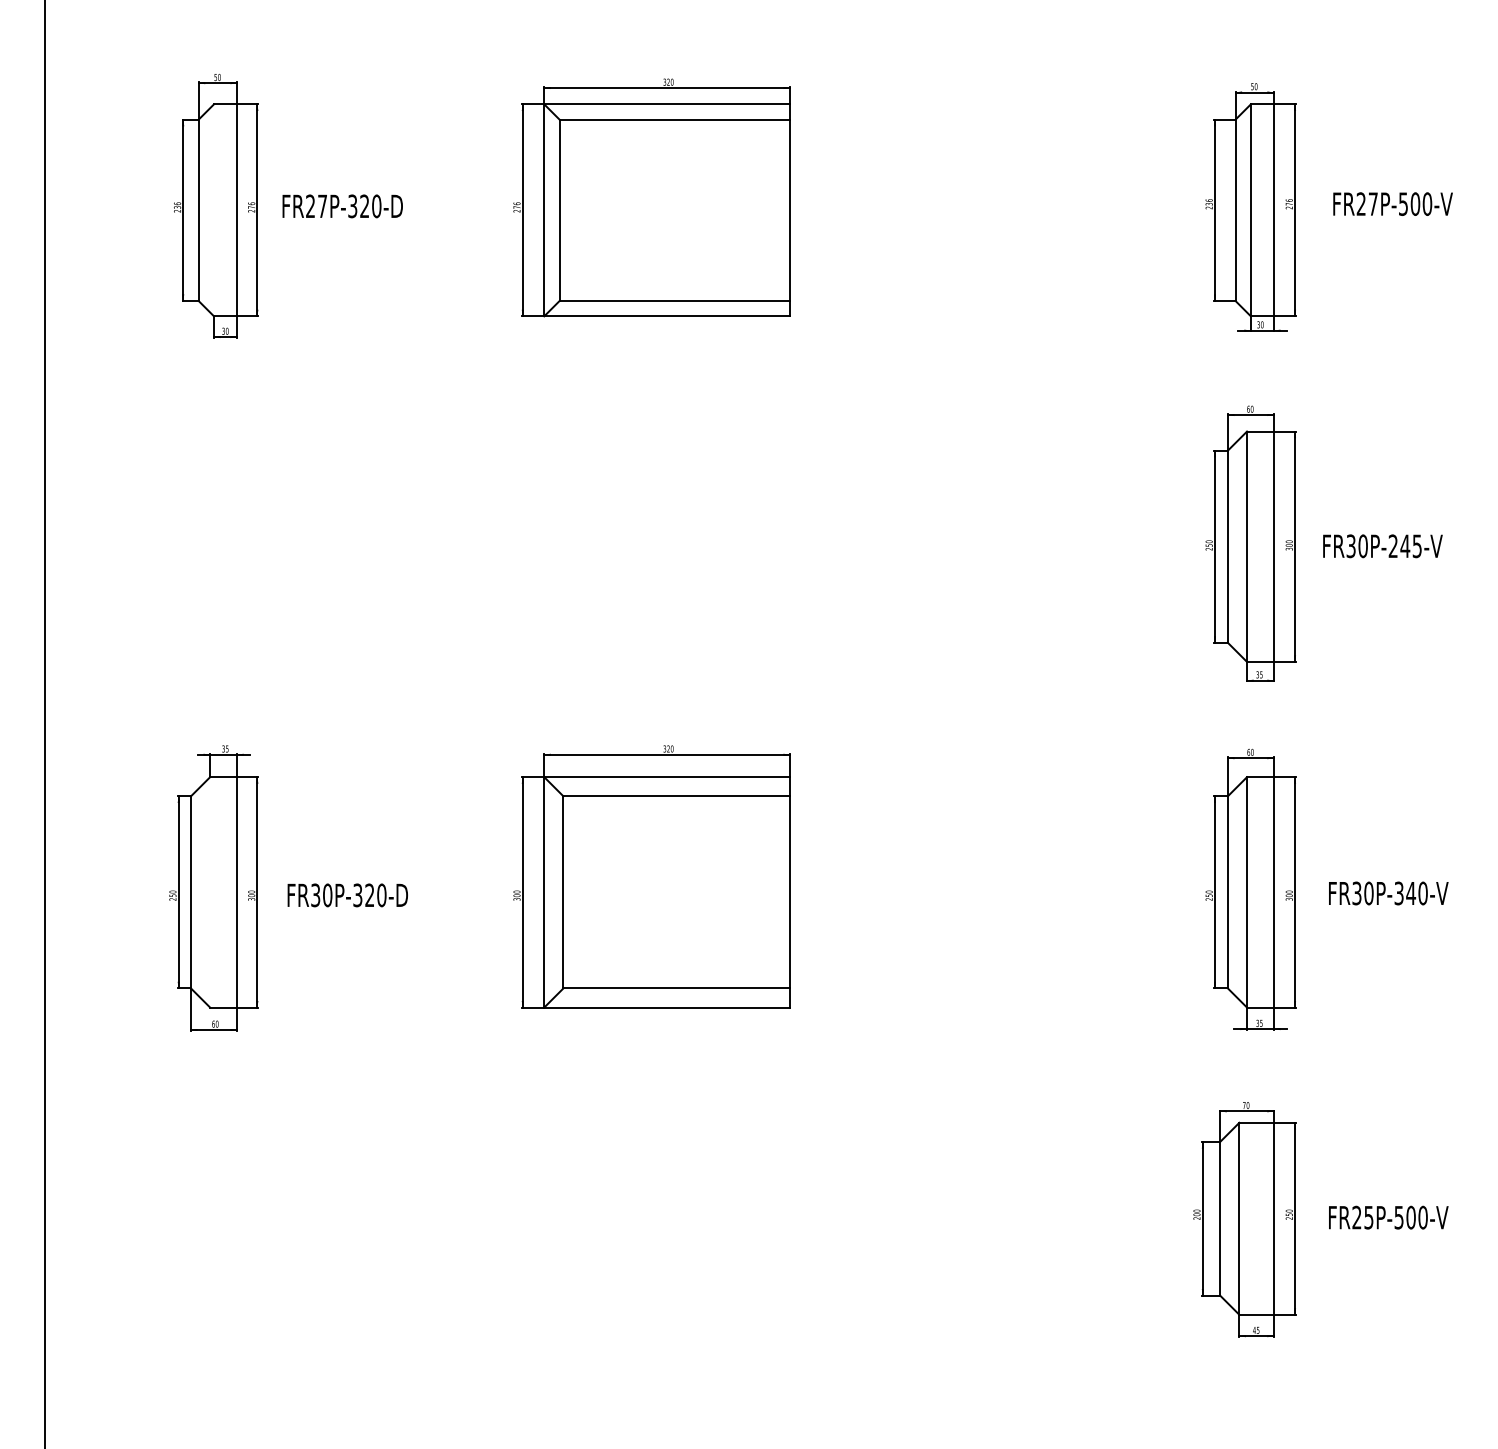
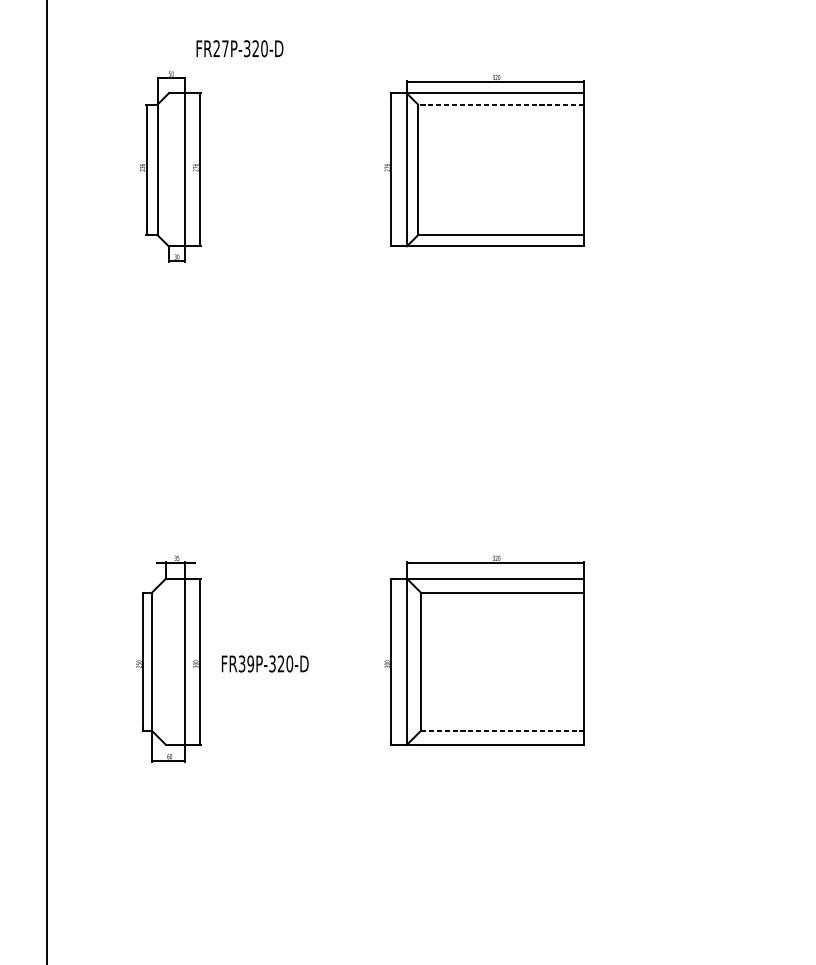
line: (674, 119) -> (500, 104), solid -> dashed
text: (342, 206) -> (239, 48), moved
text: (327, 895) -> (250, 664), FR30P-320-D -> FR39P-320-D
line: (677, 988) -> (503, 731), solid -> dashed

